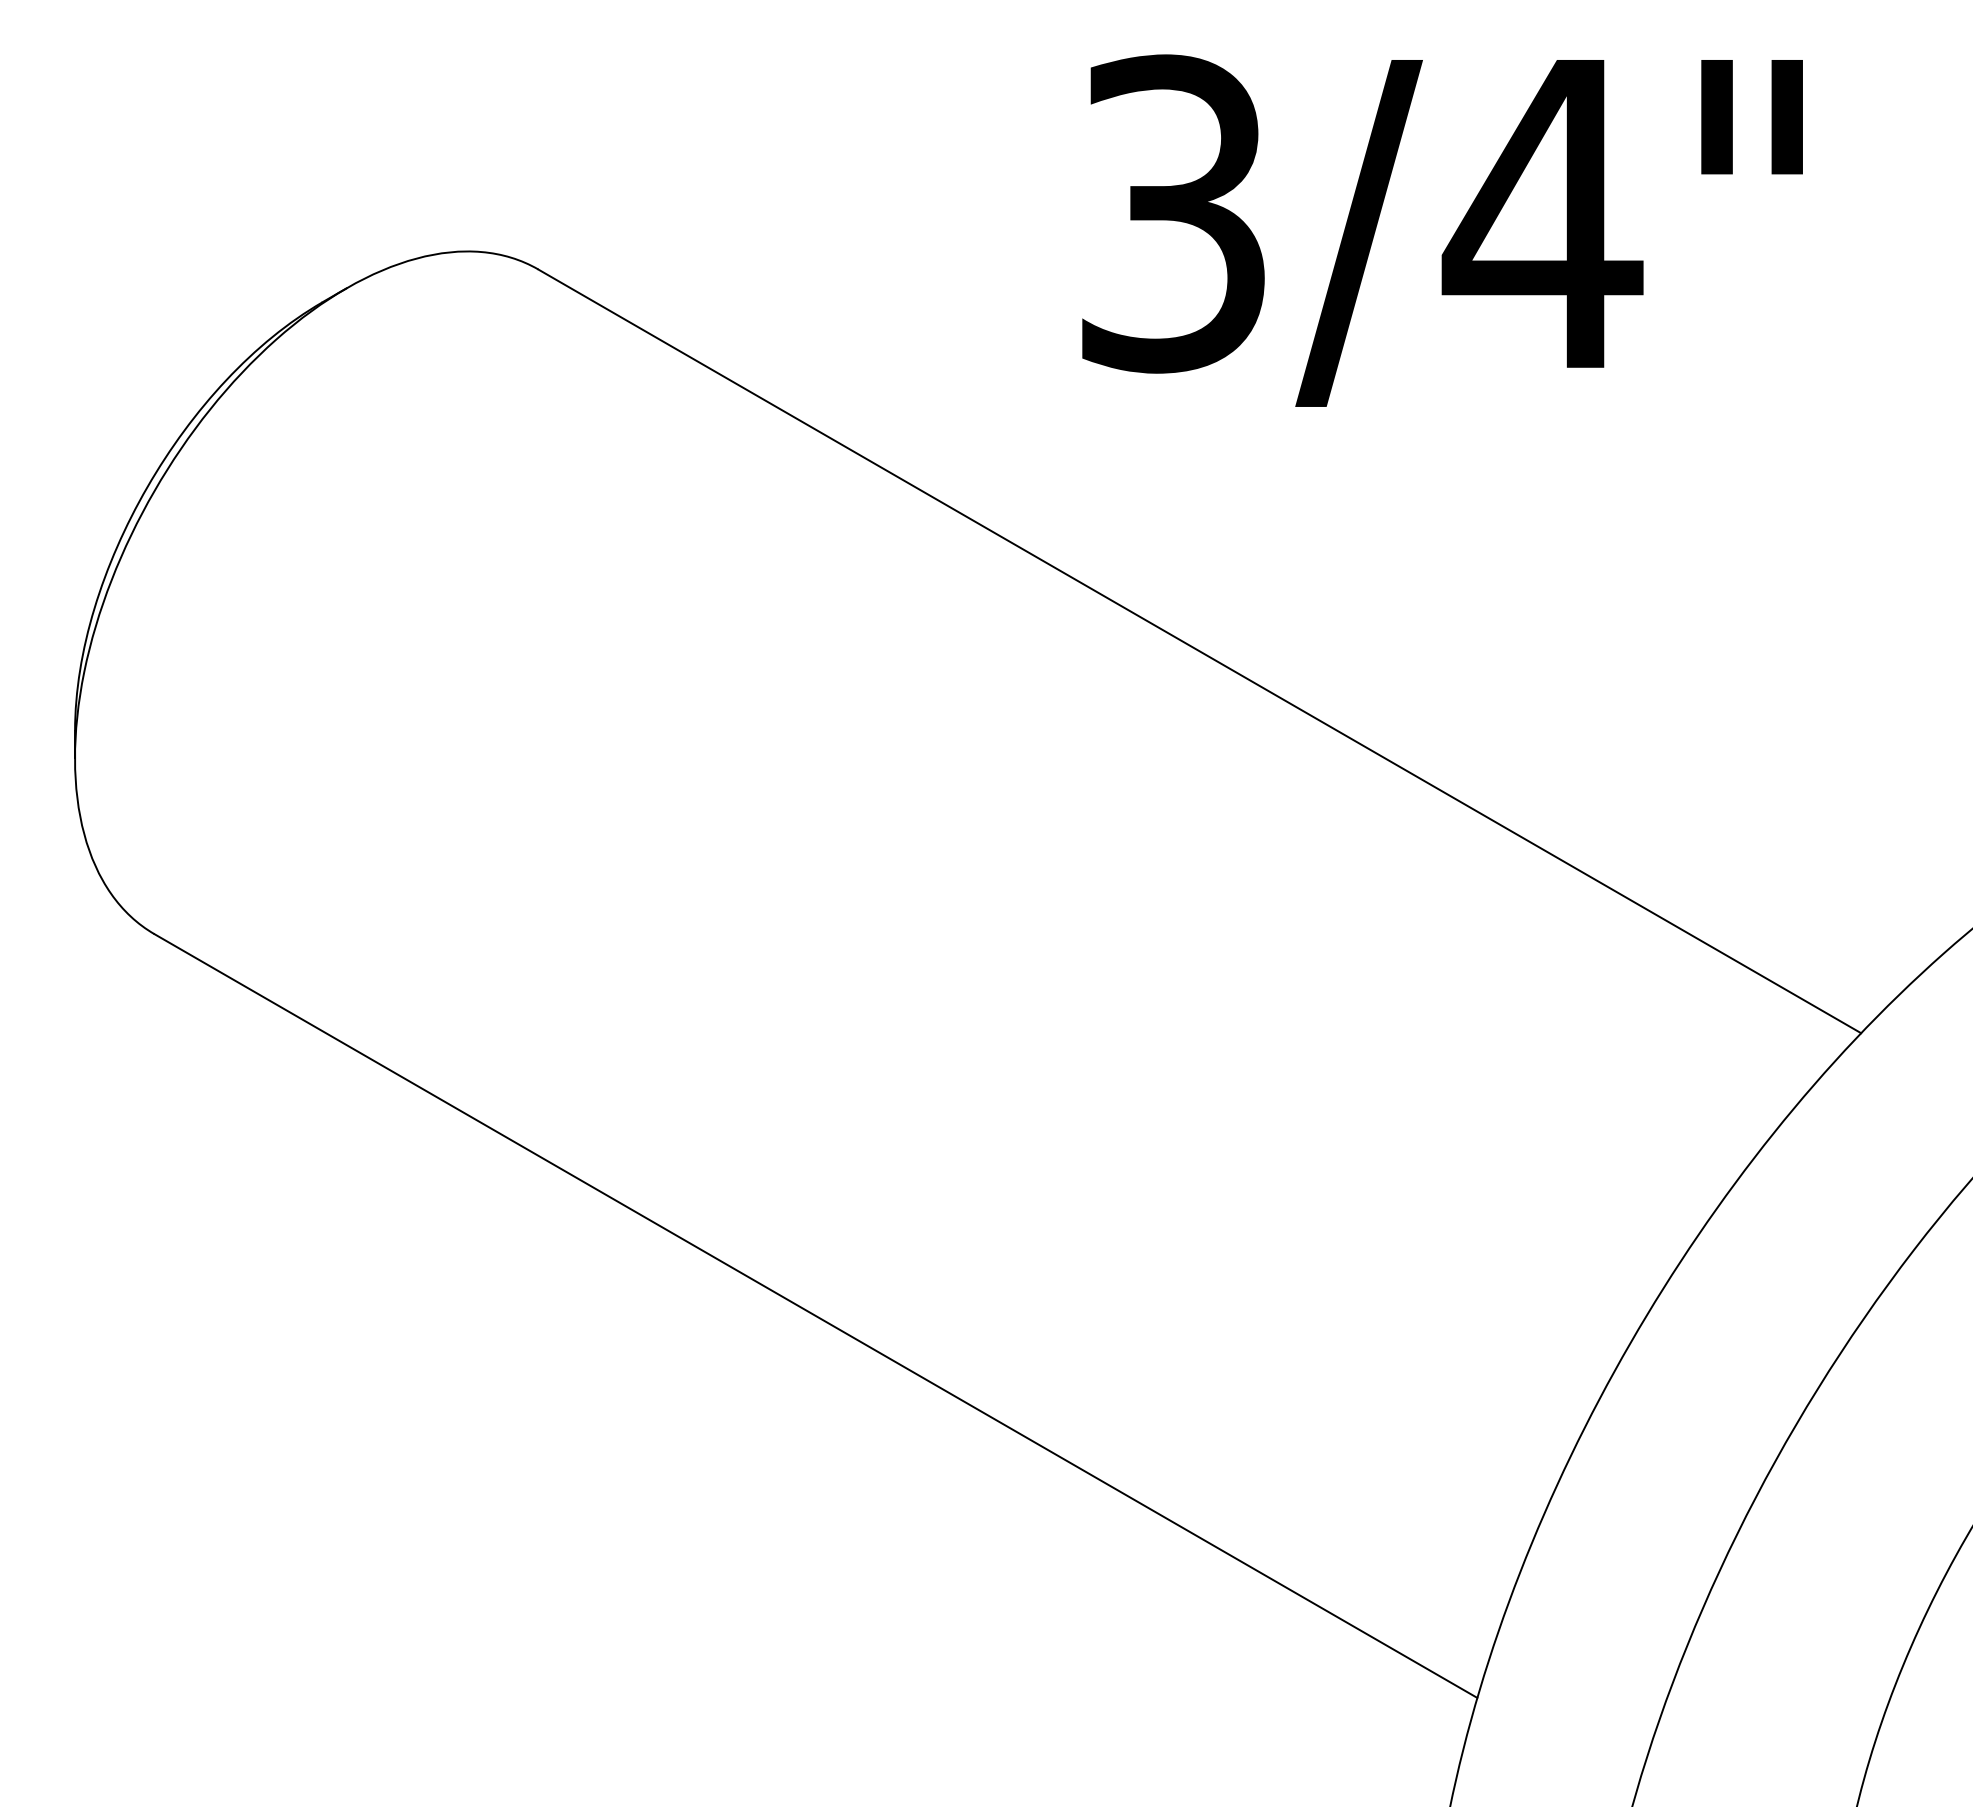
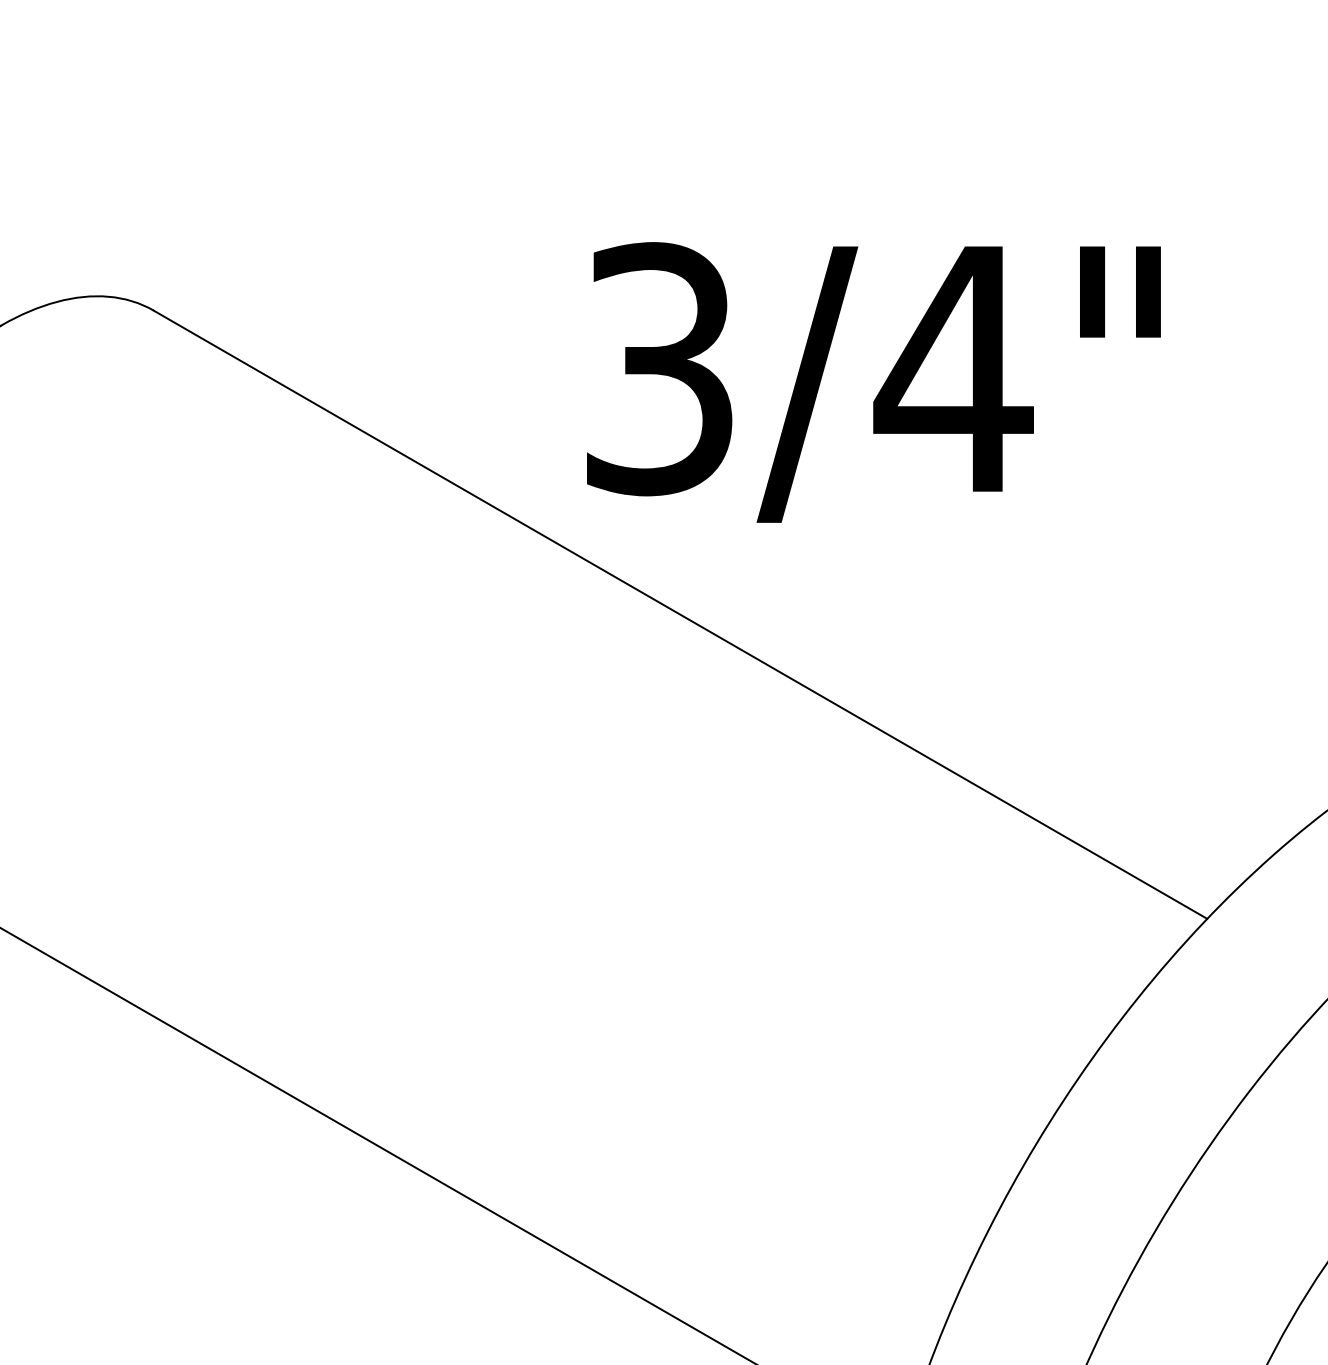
text: (1442, 230) -> (873, 382), moved

